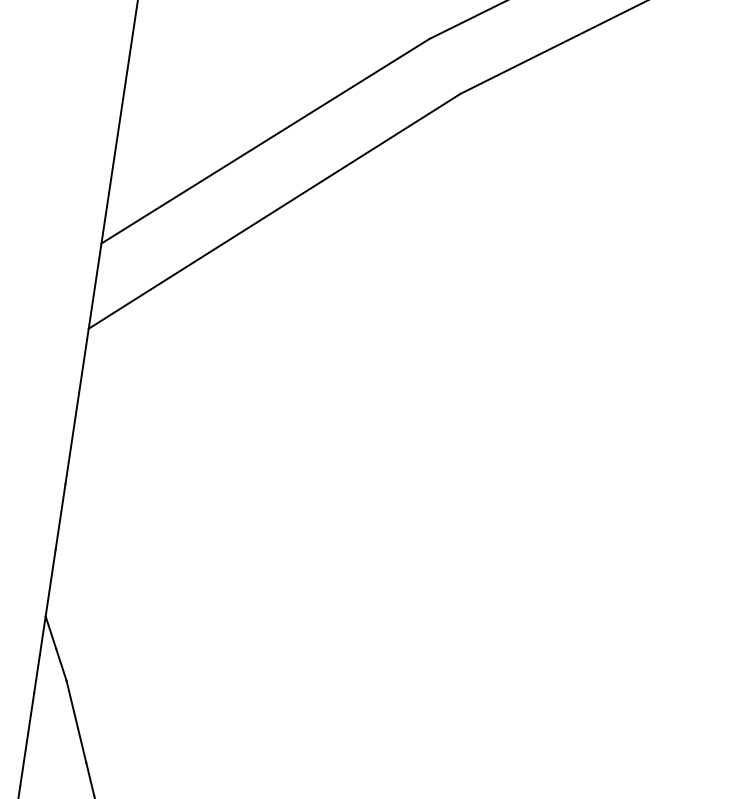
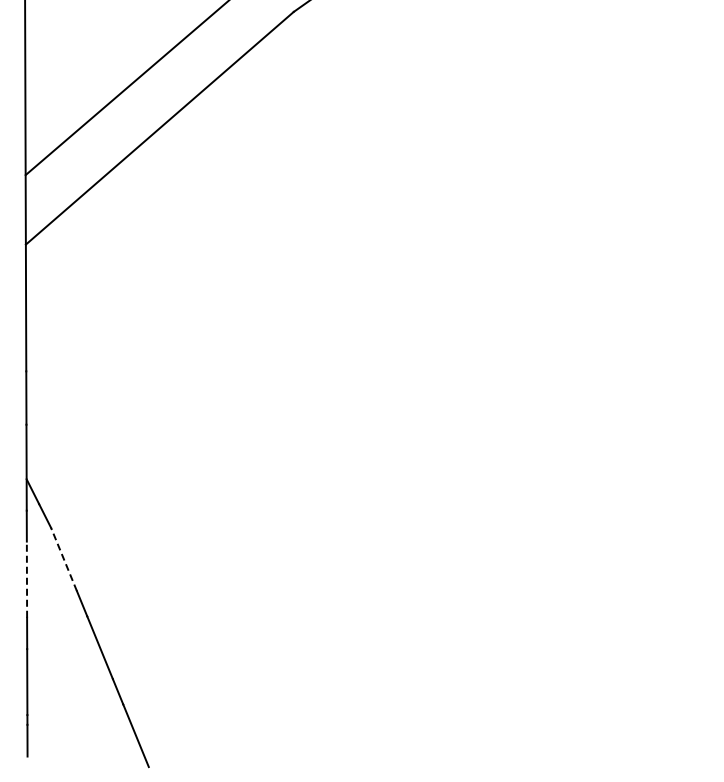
line: (75, 721) -> (63, 559), solid -> dashed
line: (26, 739) -> (26, 579), solid -> dashed

